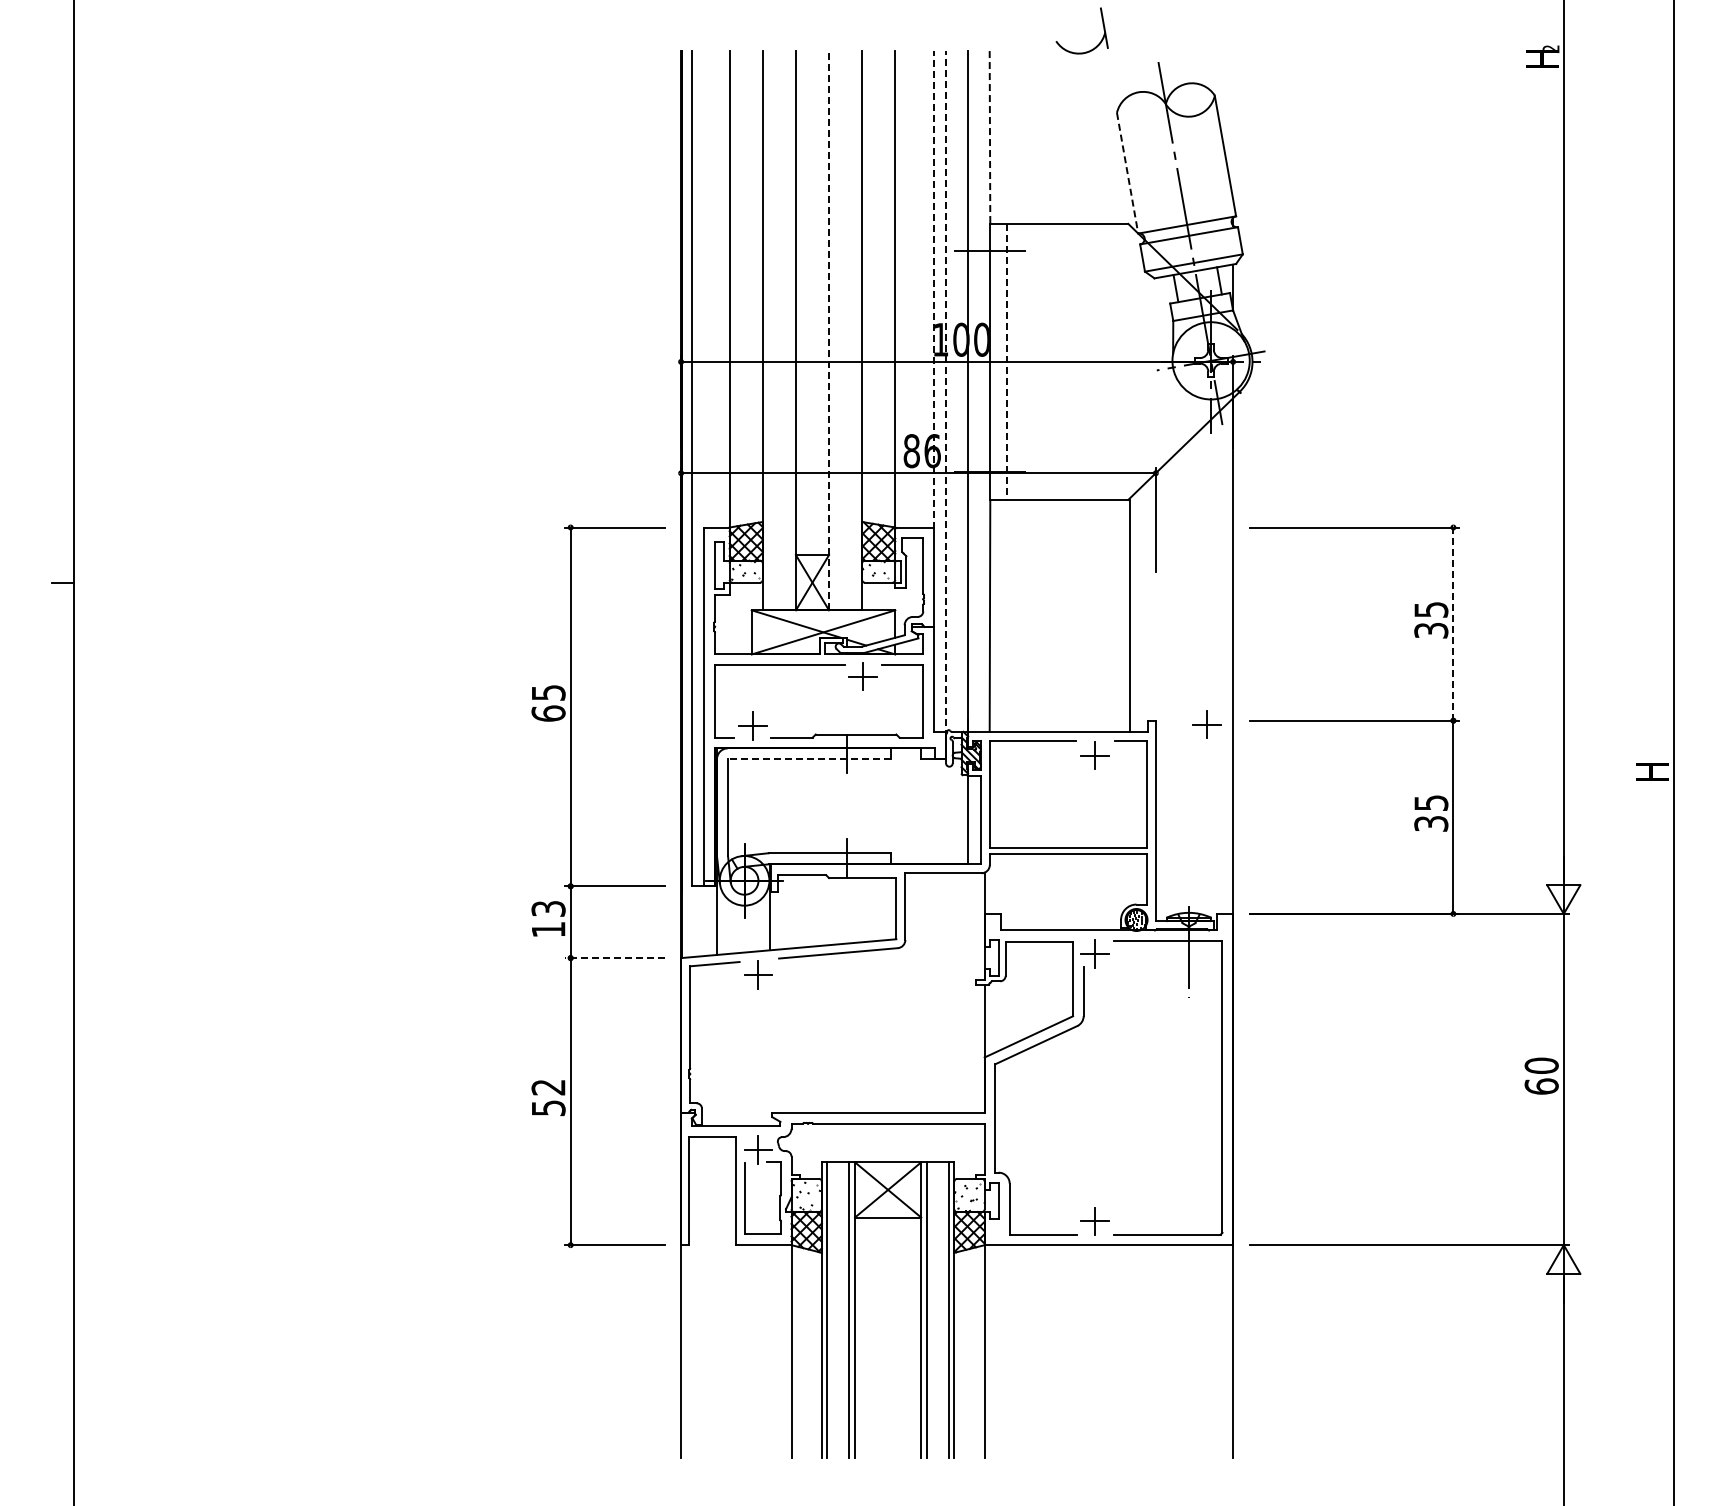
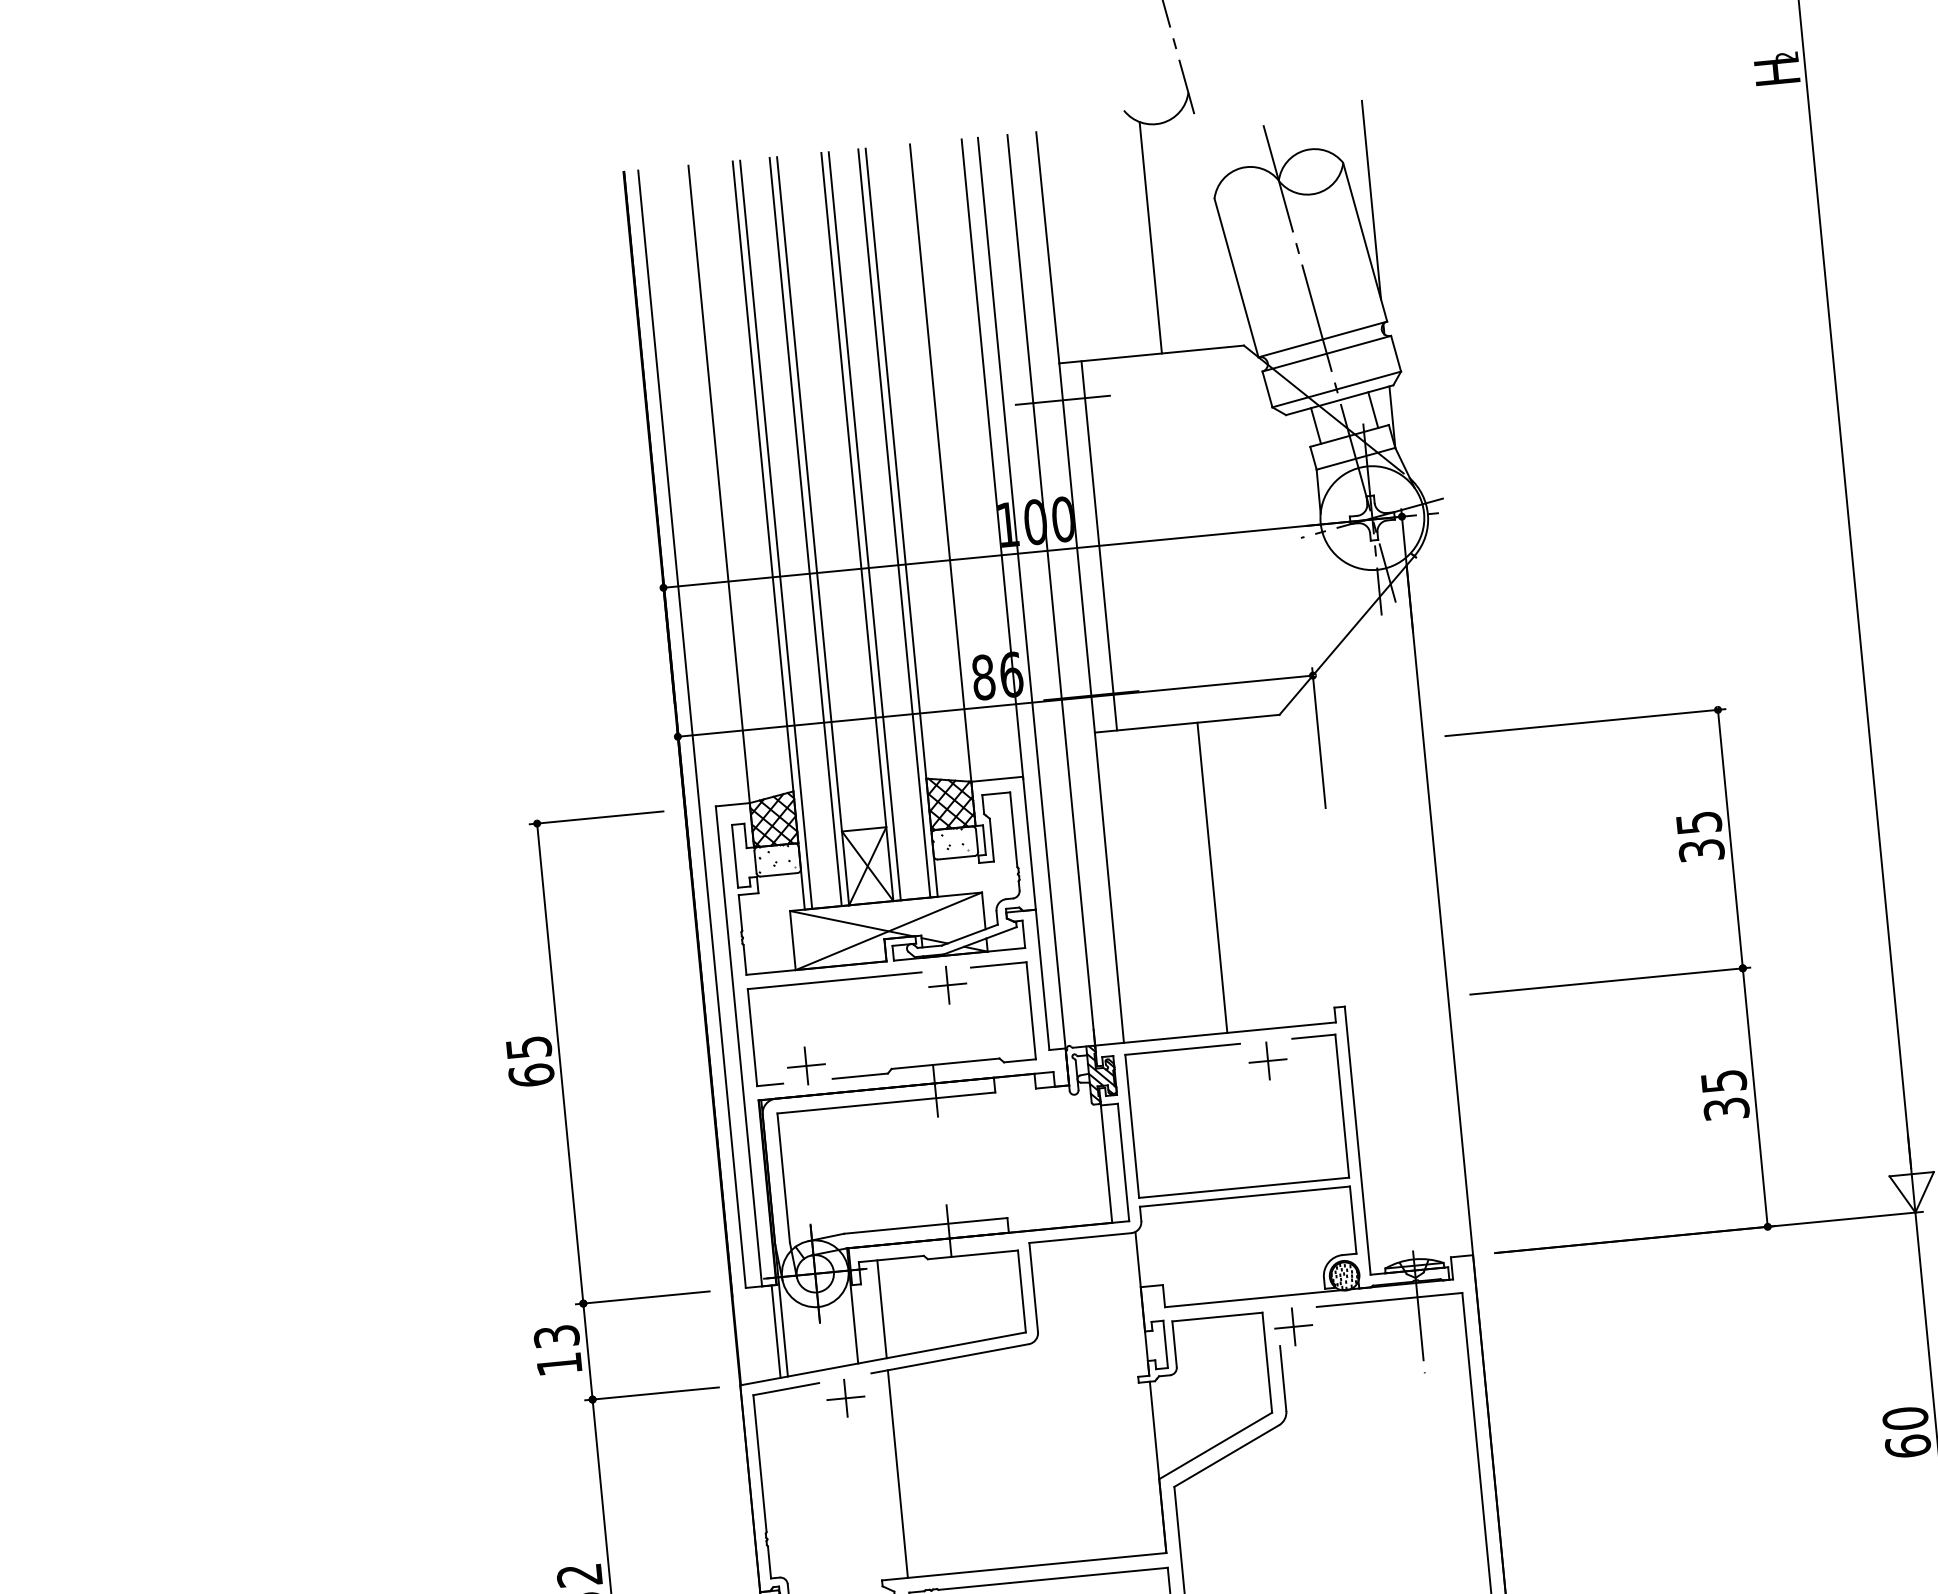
line: (1233, 125) -> (1372, 200), added
line: (989, 137) -> (1047, 247), dashed -> solid
line: (1066, 137) -> (1150, 237), added
line: (1127, 173) -> (1236, 278), dashed -> solid
line: (933, 289) -> (991, 458), dashed -> solid
line: (768, 330) -> (776, 534), added
line: (790, 330) -> (805, 531), added
line: (829, 330) -> (857, 526), dashed -> solid
line: (834, 330) -> (864, 526), added
line: (856, 330) -> (894, 523), added
line: (1006, 362) -> (1098, 546), dashed -> solid
line: (946, 404) -> (1024, 610), dashed -> solid
line: (1129, 615) -> (1211, 877), moved
line: (1453, 624) -> (1730, 839), dashed -> solid
part: (1206, 724) -> (1413, 1005), removed
line: (808, 759) -> (885, 1103), dashed -> solid
line: (791, 911) -> (881, 1308), added
line: (711, 920) -> (776, 1331), added
line: (615, 958) -> (652, 1394), dashed -> solid
line: (791, 1034) -> (897, 1473), added

